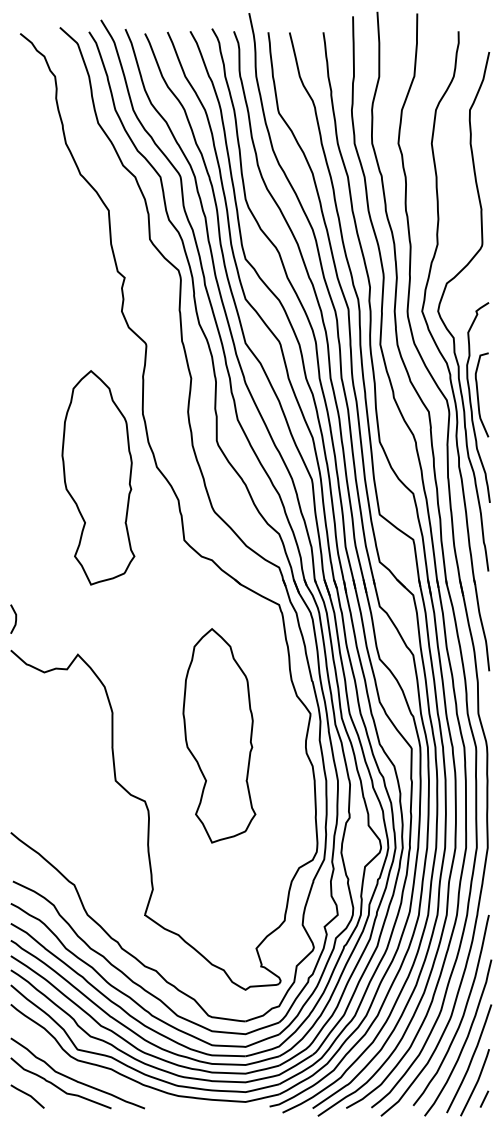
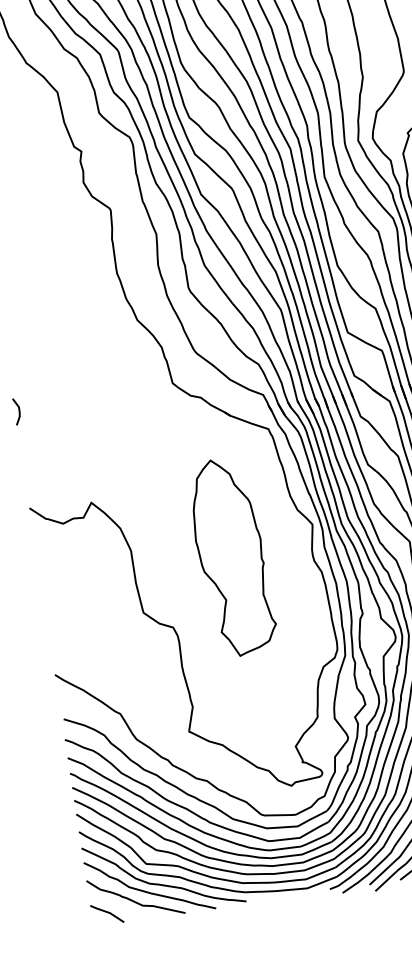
part: (98, 477) -> (85, 337), removed
line: (15, 618) -> (18, 410), moved
curve: (90, 1073) -> (161, 884), added

